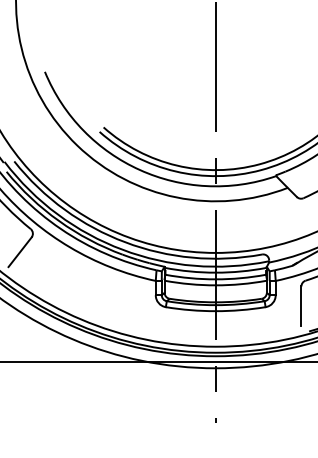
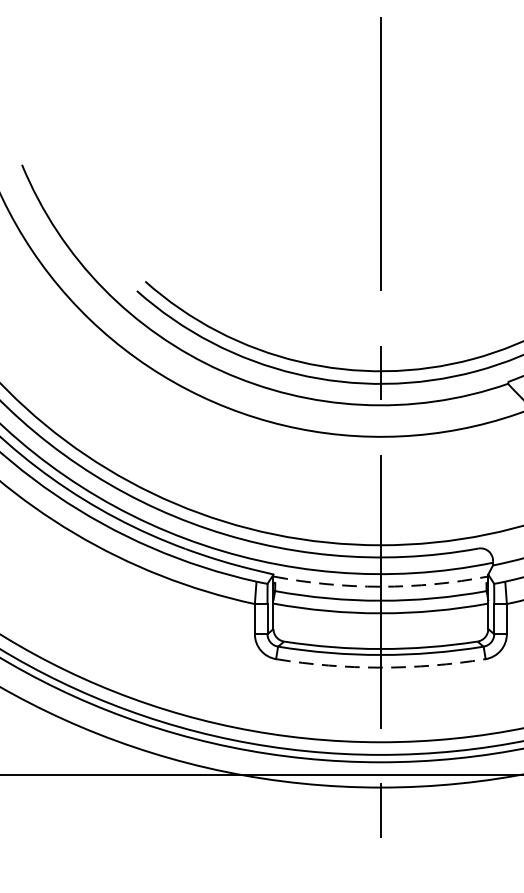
arc: (215, 272) -> (380, 586), solid -> dashed
arc: (215, 311) -> (380, 668), solid -> dashed

